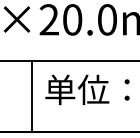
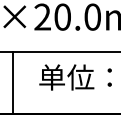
line: (32, 96) -> (13, 83), moved

